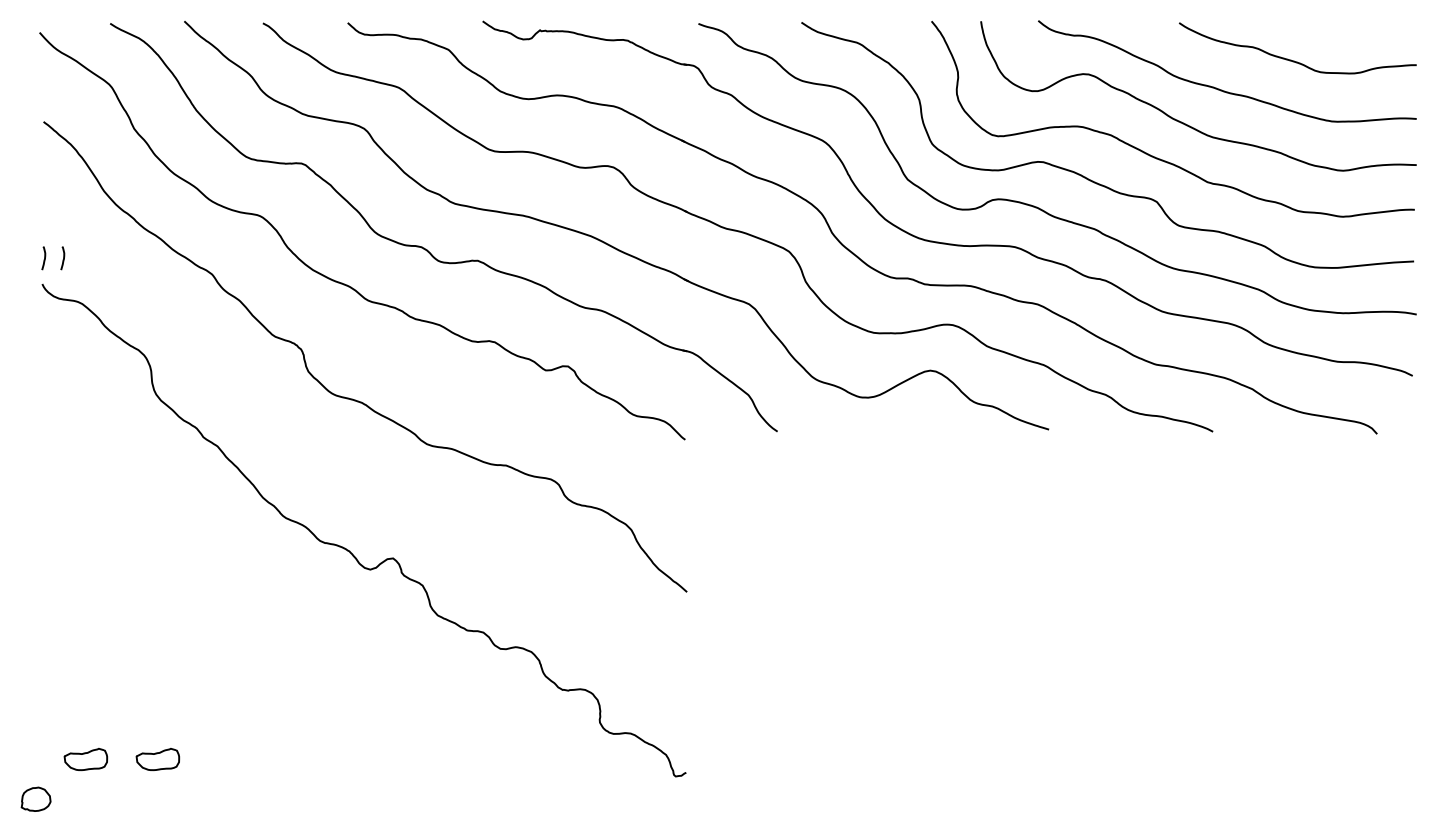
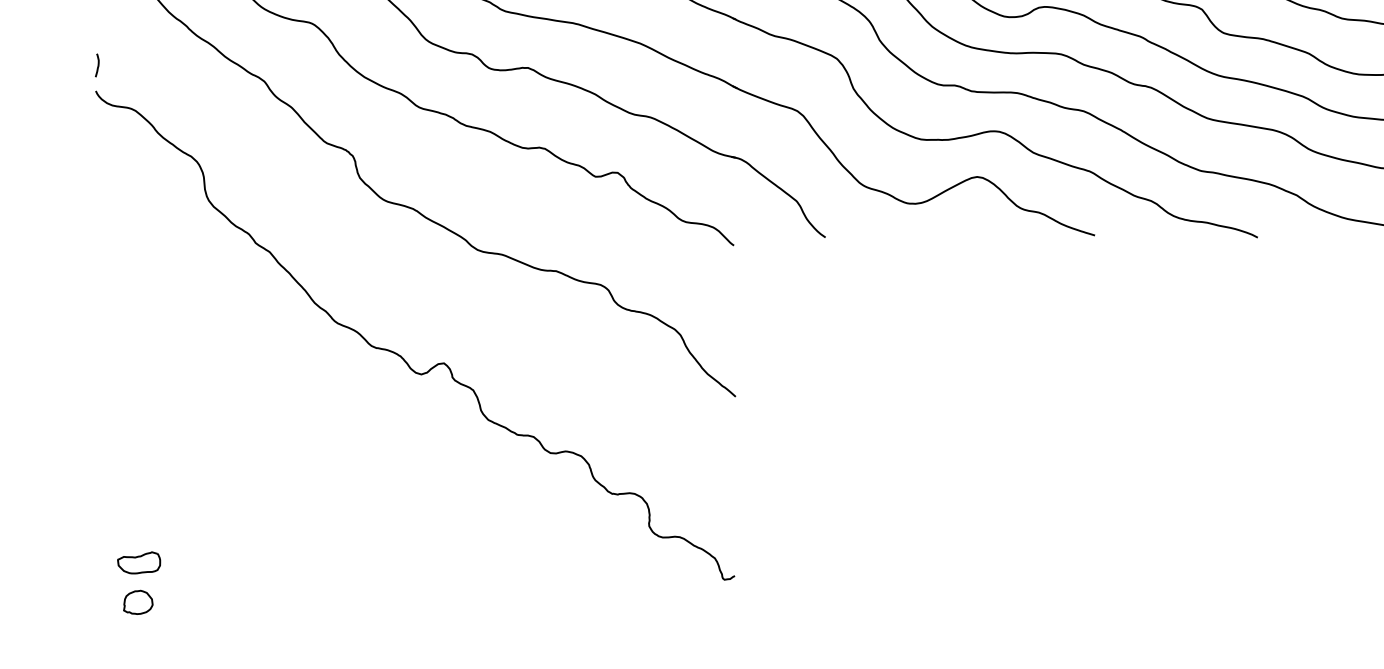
curve: (63, 258) -> (116, 65), removed
part: (157, 759) -> (210, 562), removed
part: (35, 798) -> (137, 601), moved

